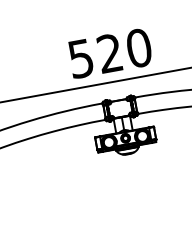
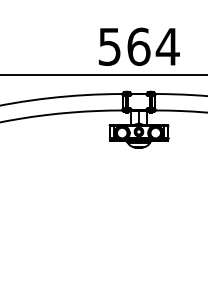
text: (124, 50) -> (153, 46), 520 -> 564

